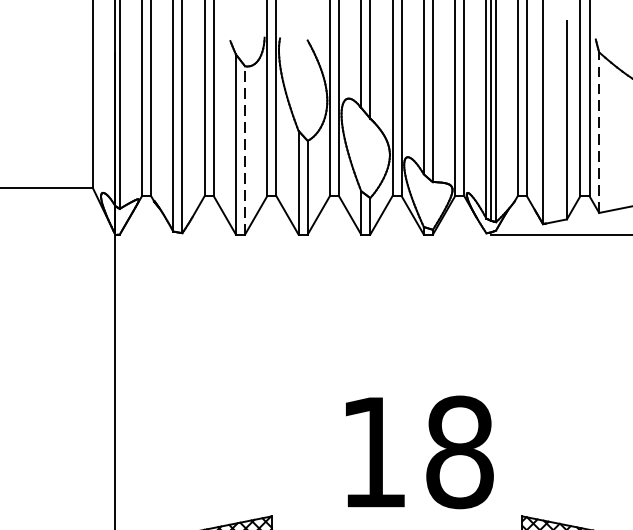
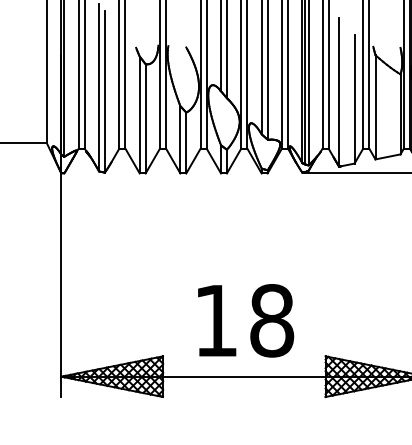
line: (599, 131) -> (375, 106), dashed -> solid
line: (244, 149) -> (145, 118), dashed -> solid
text: (420, 451) -> (246, 320), moved

